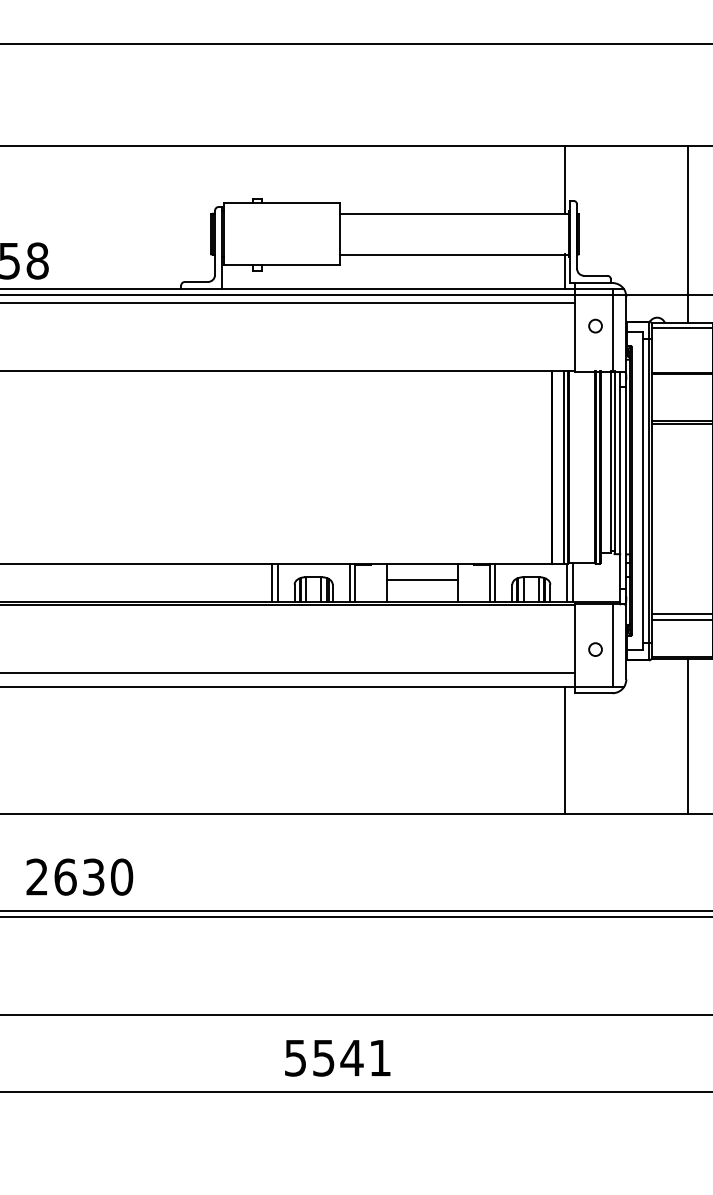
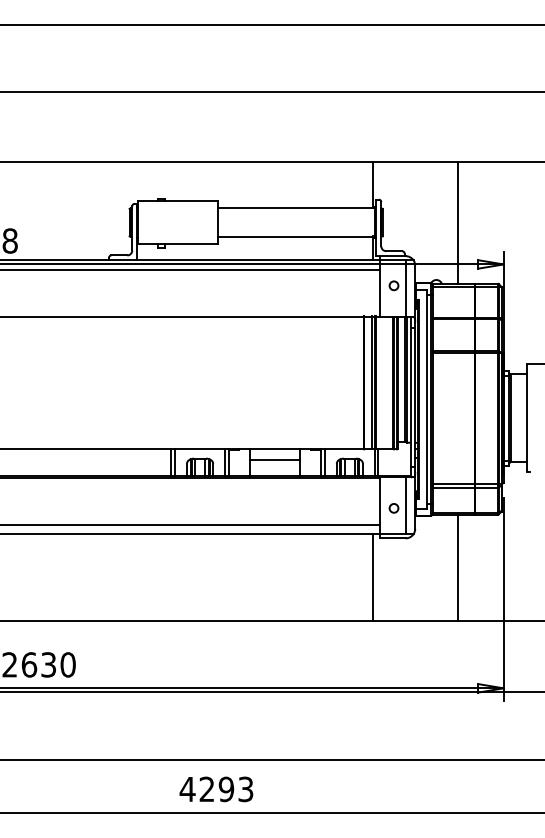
text: (337, 1058) -> (216, 789), 5541 -> 4293

